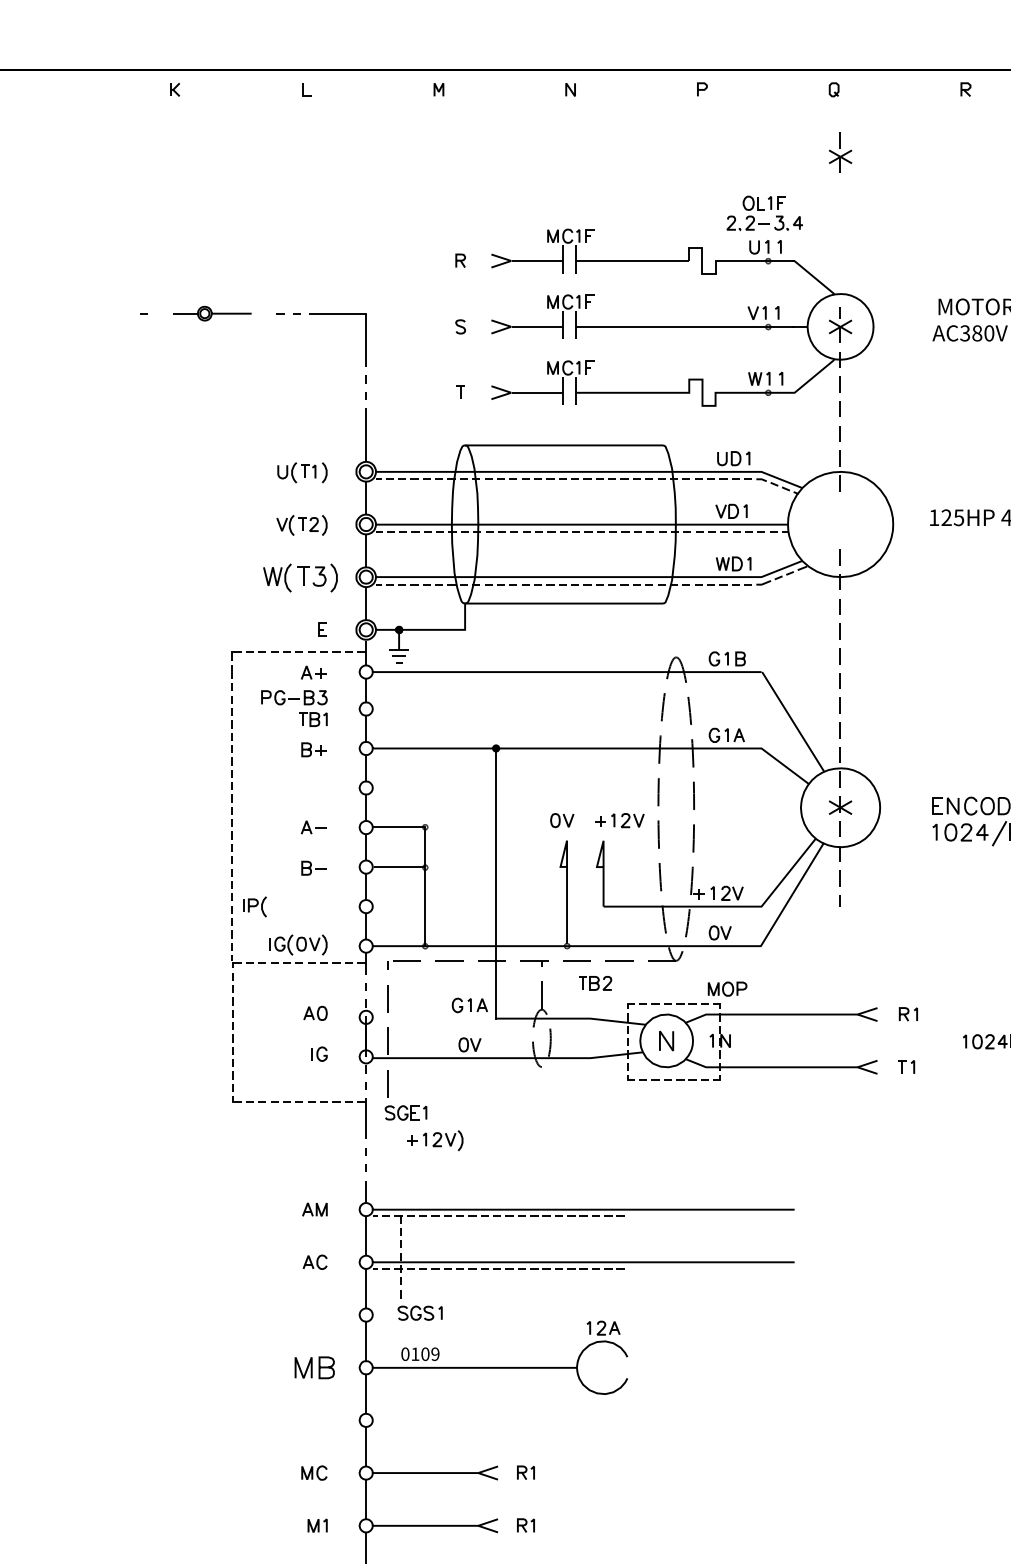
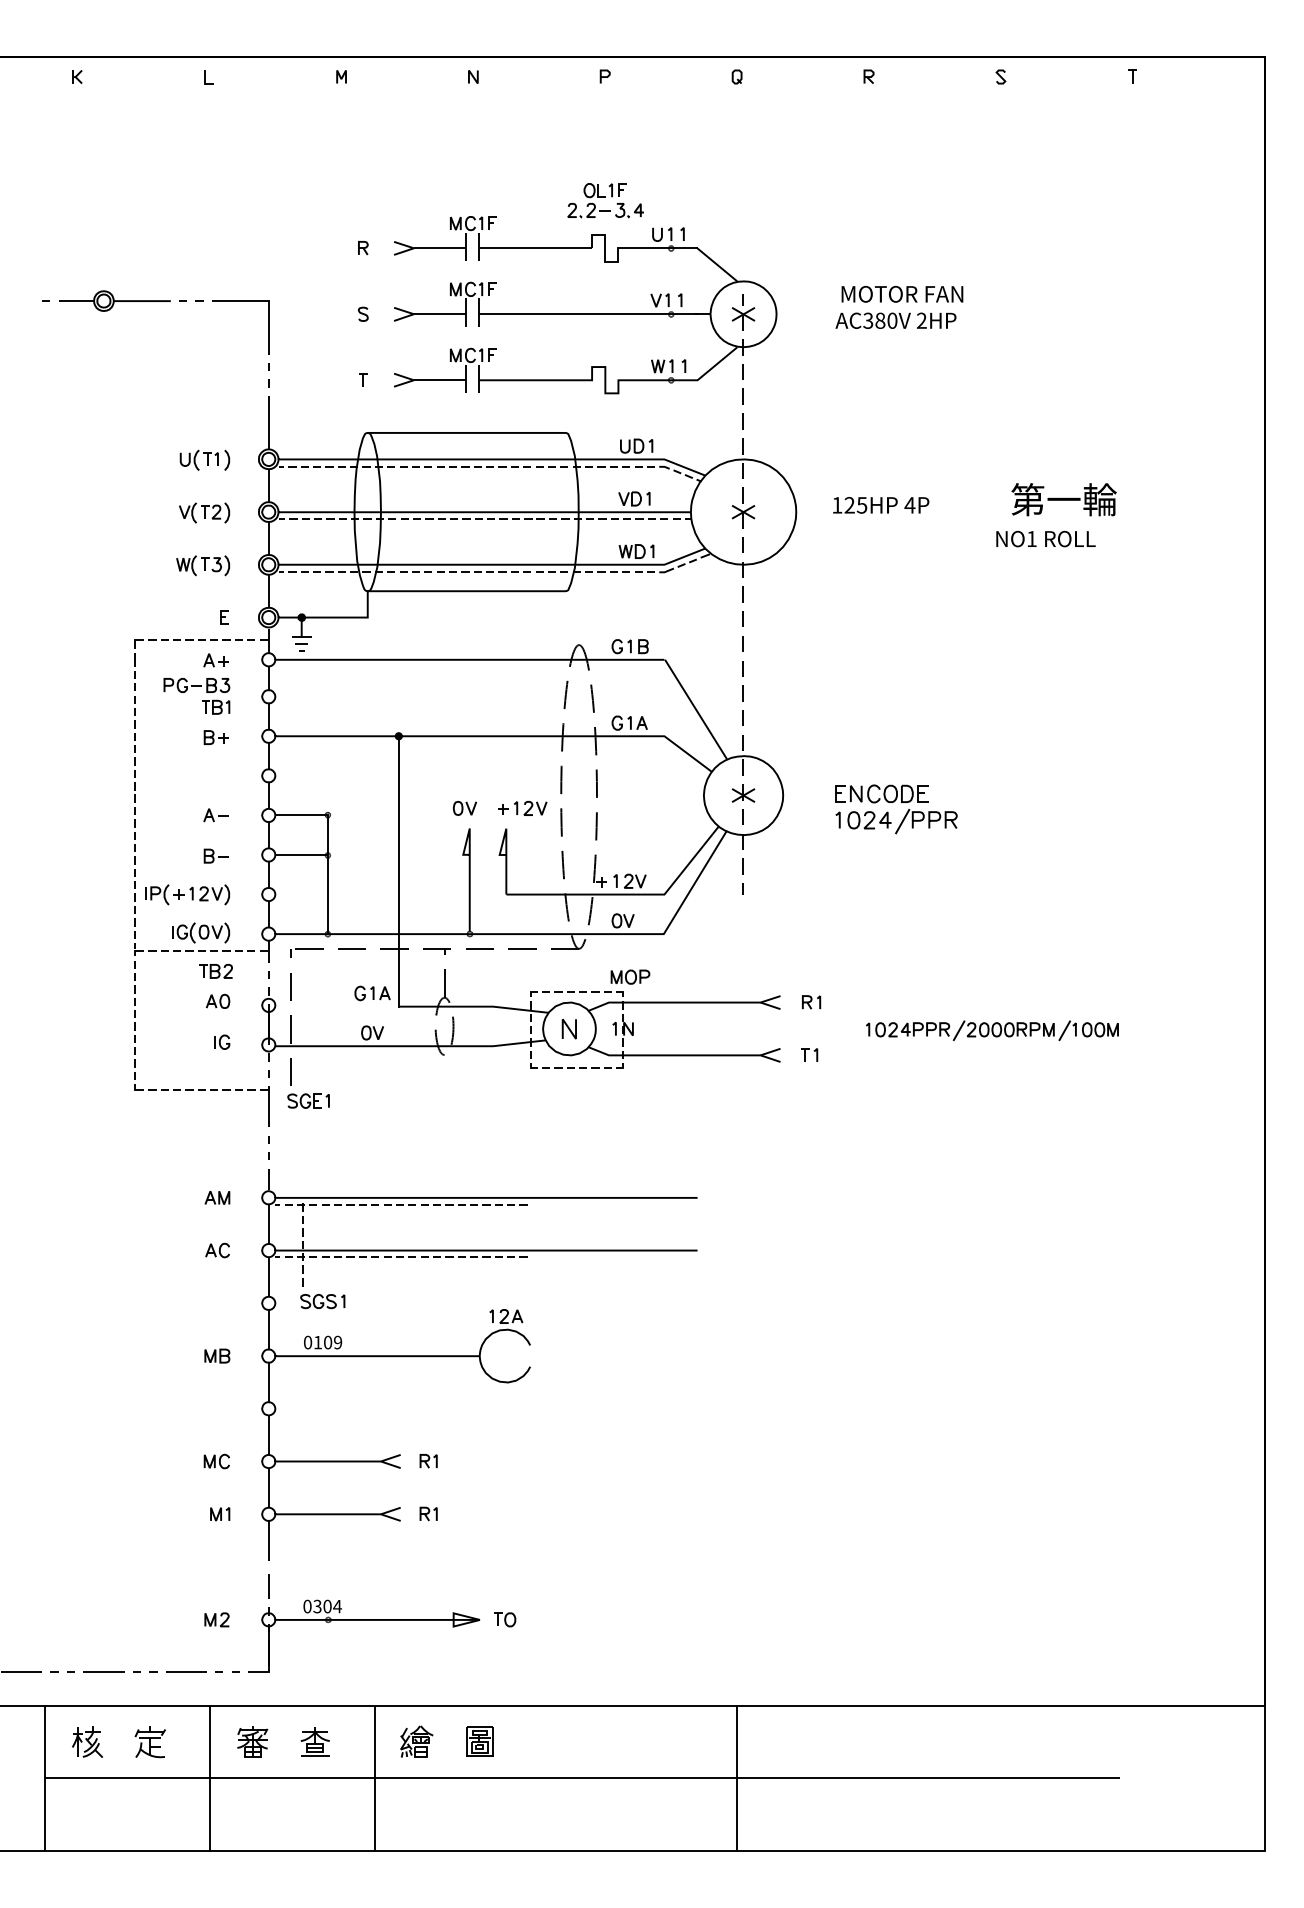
part: (840, 152) -> (743, 507), moved
part: (764, 213) -> (605, 200), moved
part: (212, 313) -> (114, 300), size x1.43
part: (301, 577) -> (203, 565), size x0.71
part: (594, 983) -> (215, 971), moved
part: (434, 1140) -> (201, 894), moved
part: (314, 1367) -> (217, 1355), size x0.62

